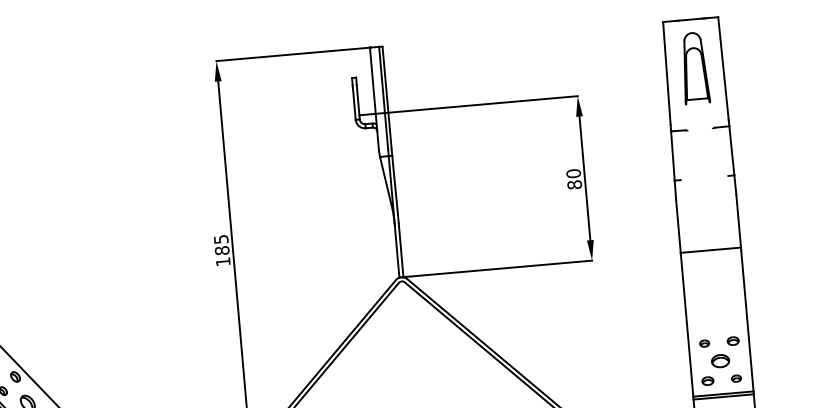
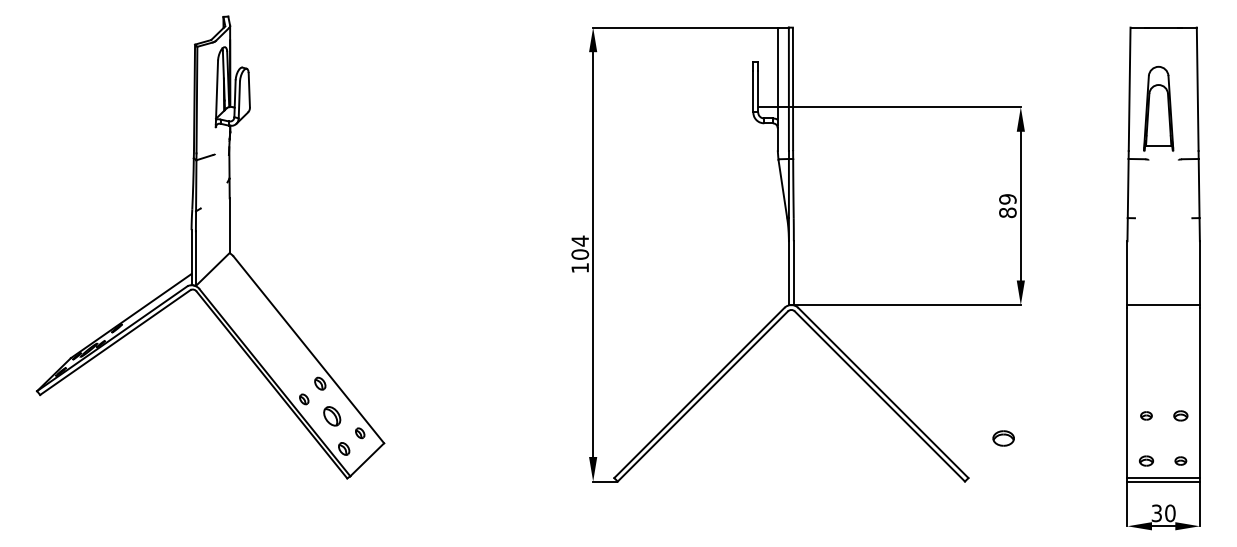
part: (694, 67) -> (1158, 108), moved
text: (573, 173) -> (1007, 199), 80 -> 89
text: (221, 244) -> (580, 247), 185 -> 104
part: (720, 361) -> (1003, 438), moved

